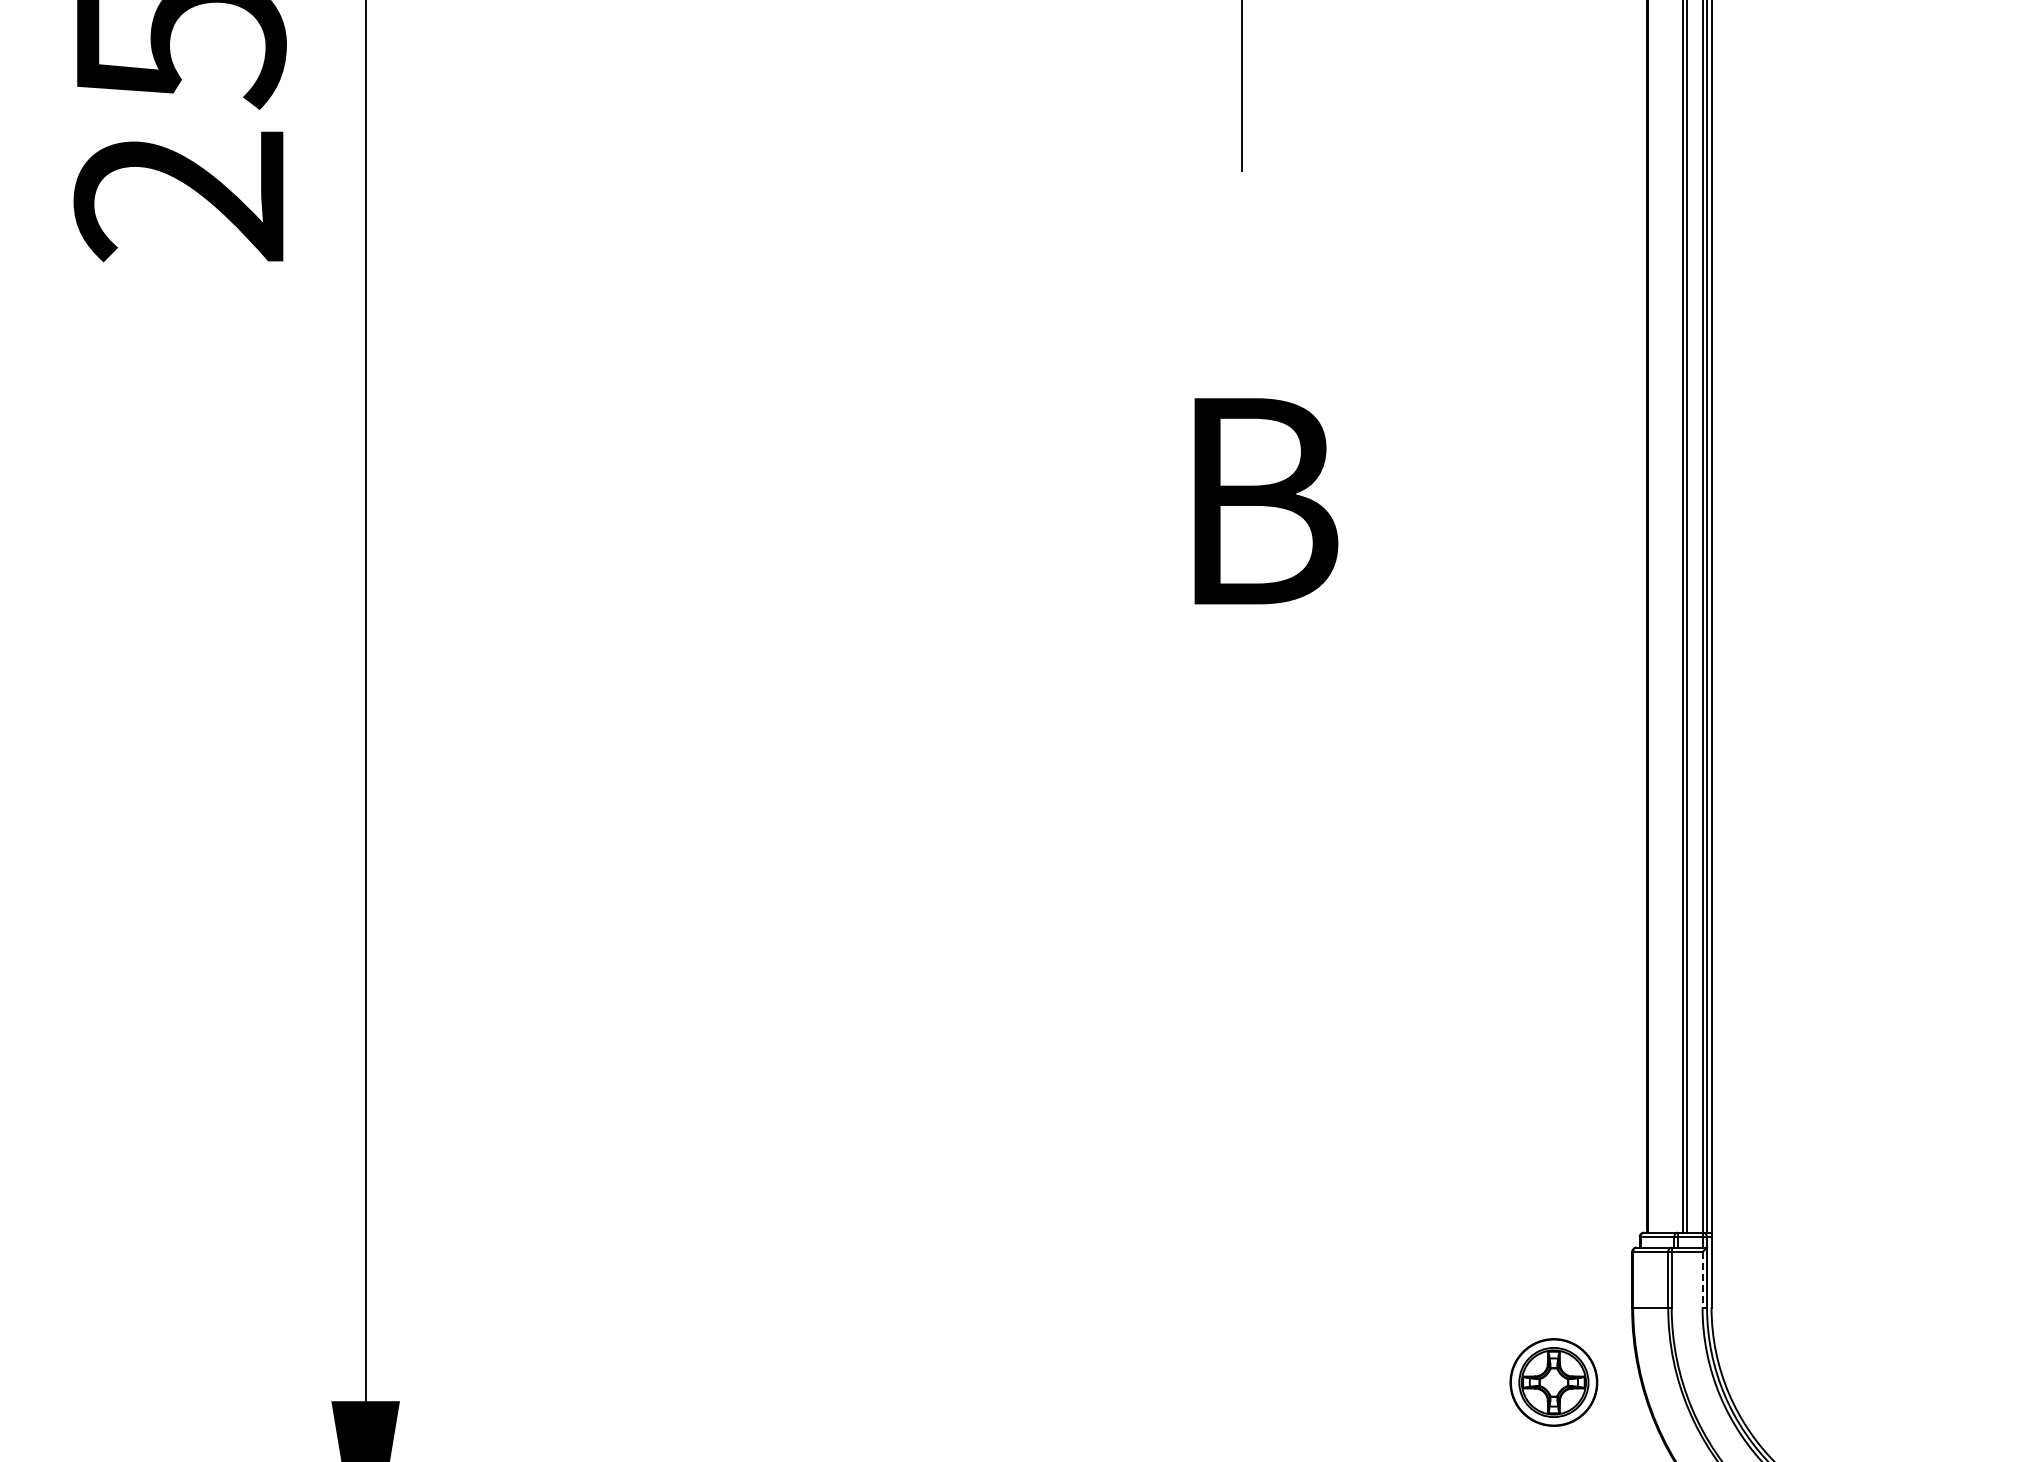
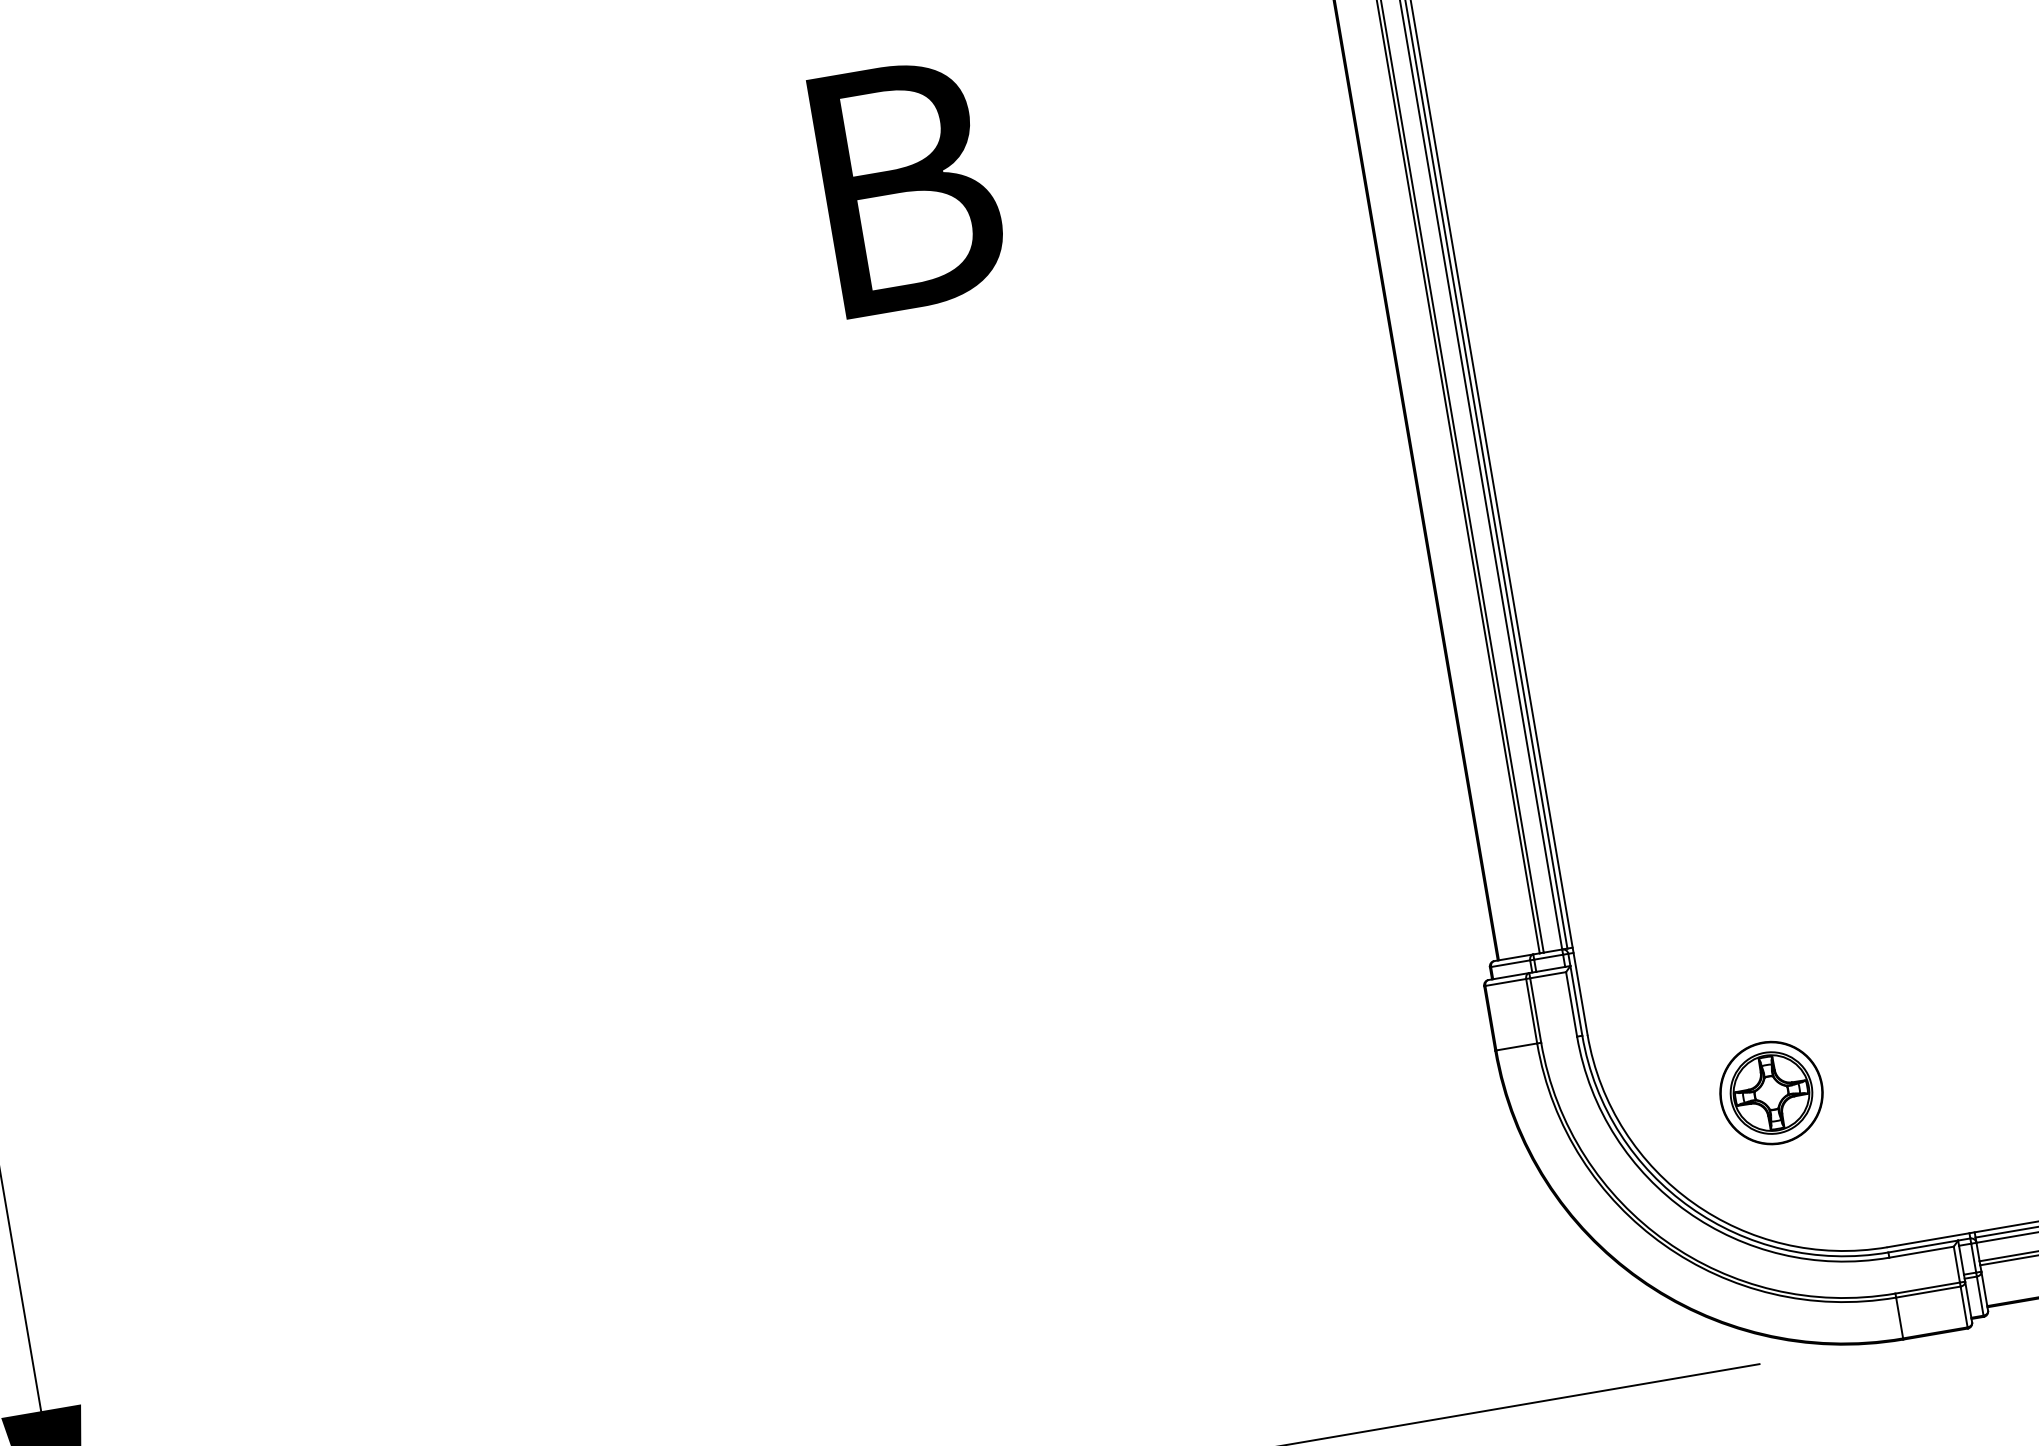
line: (1702, 1279) -> (1571, 1003), dashed -> solid
part: (1553, 1382) -> (1771, 1093), moved

